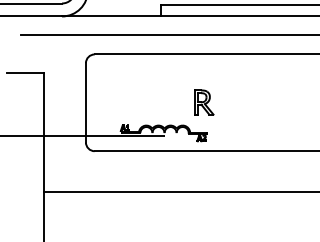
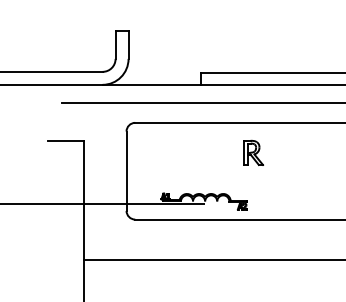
part: (203, 102) -> (253, 152), moved

